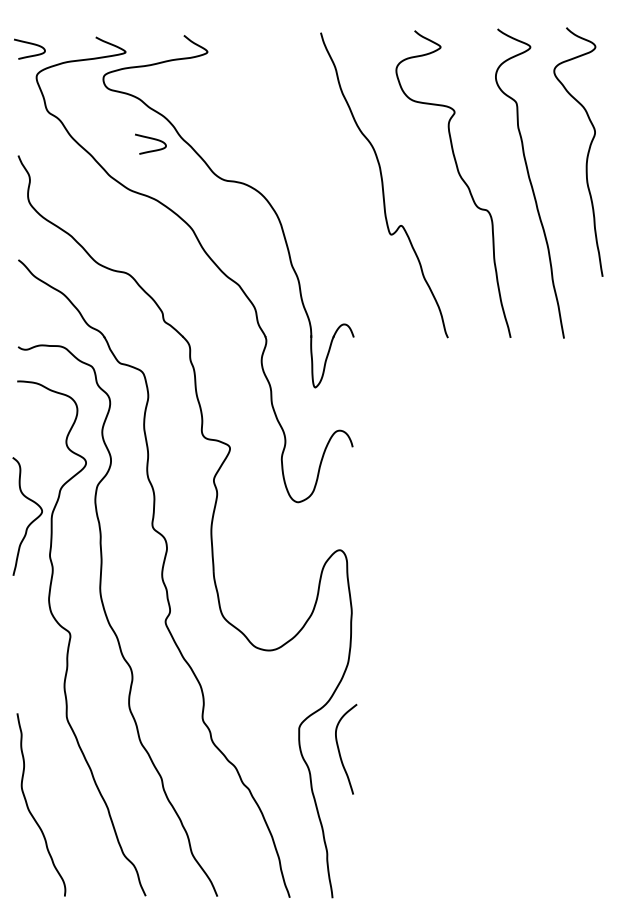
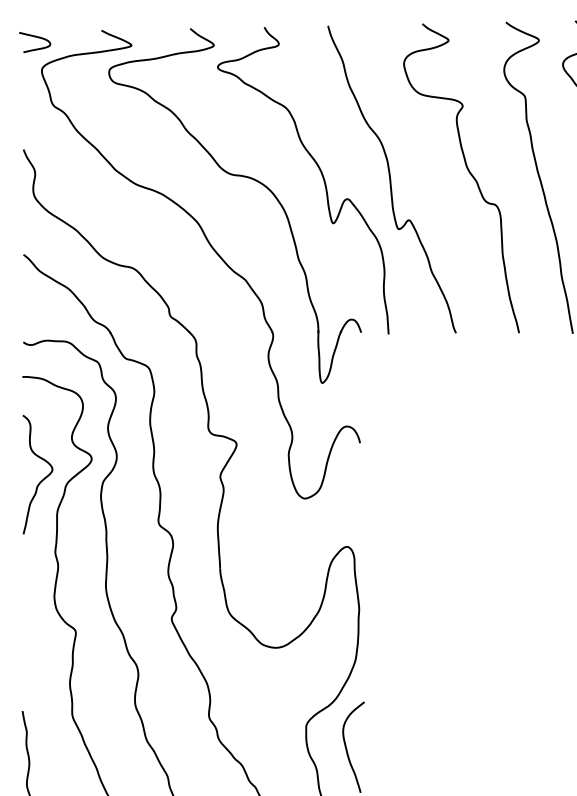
curve: (150, 139) -> (156, 133), removed
curve: (313, 179) -> (320, 173), added
curve: (32, 520) -> (42, 478), moved

